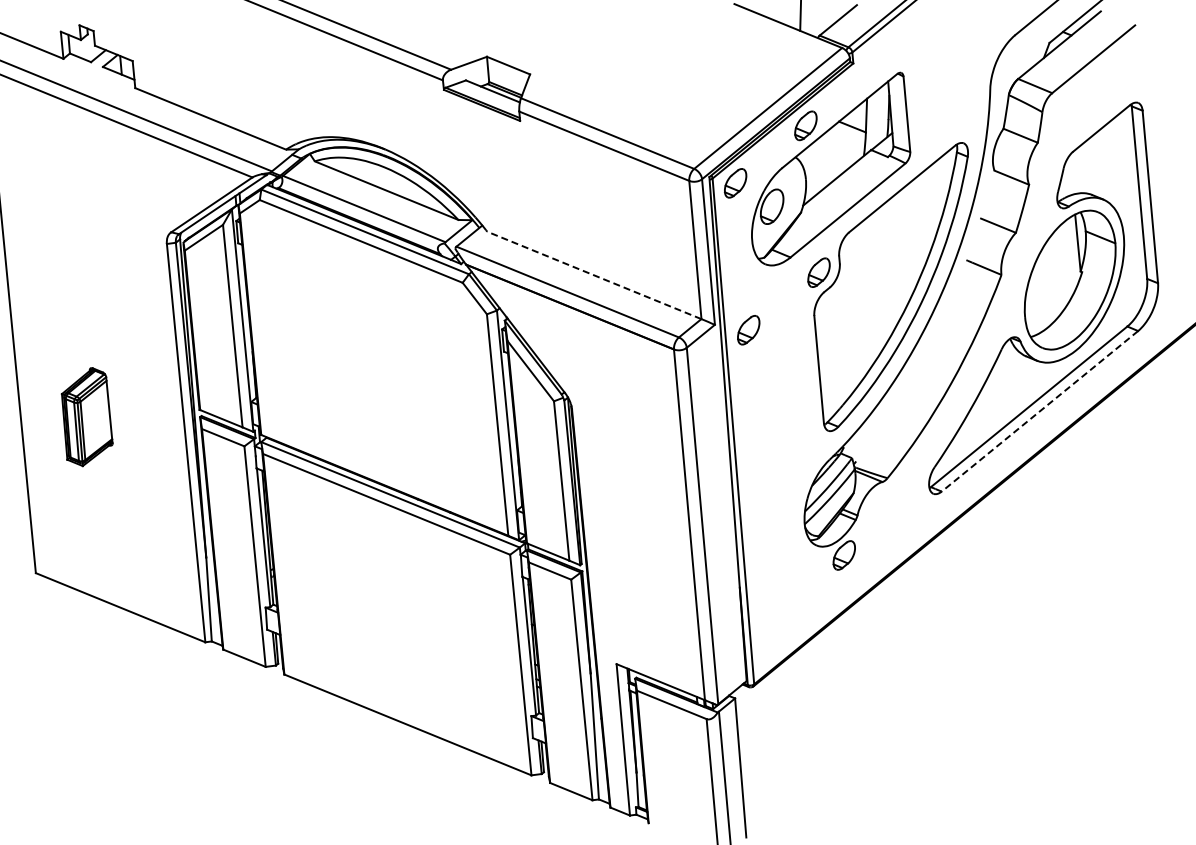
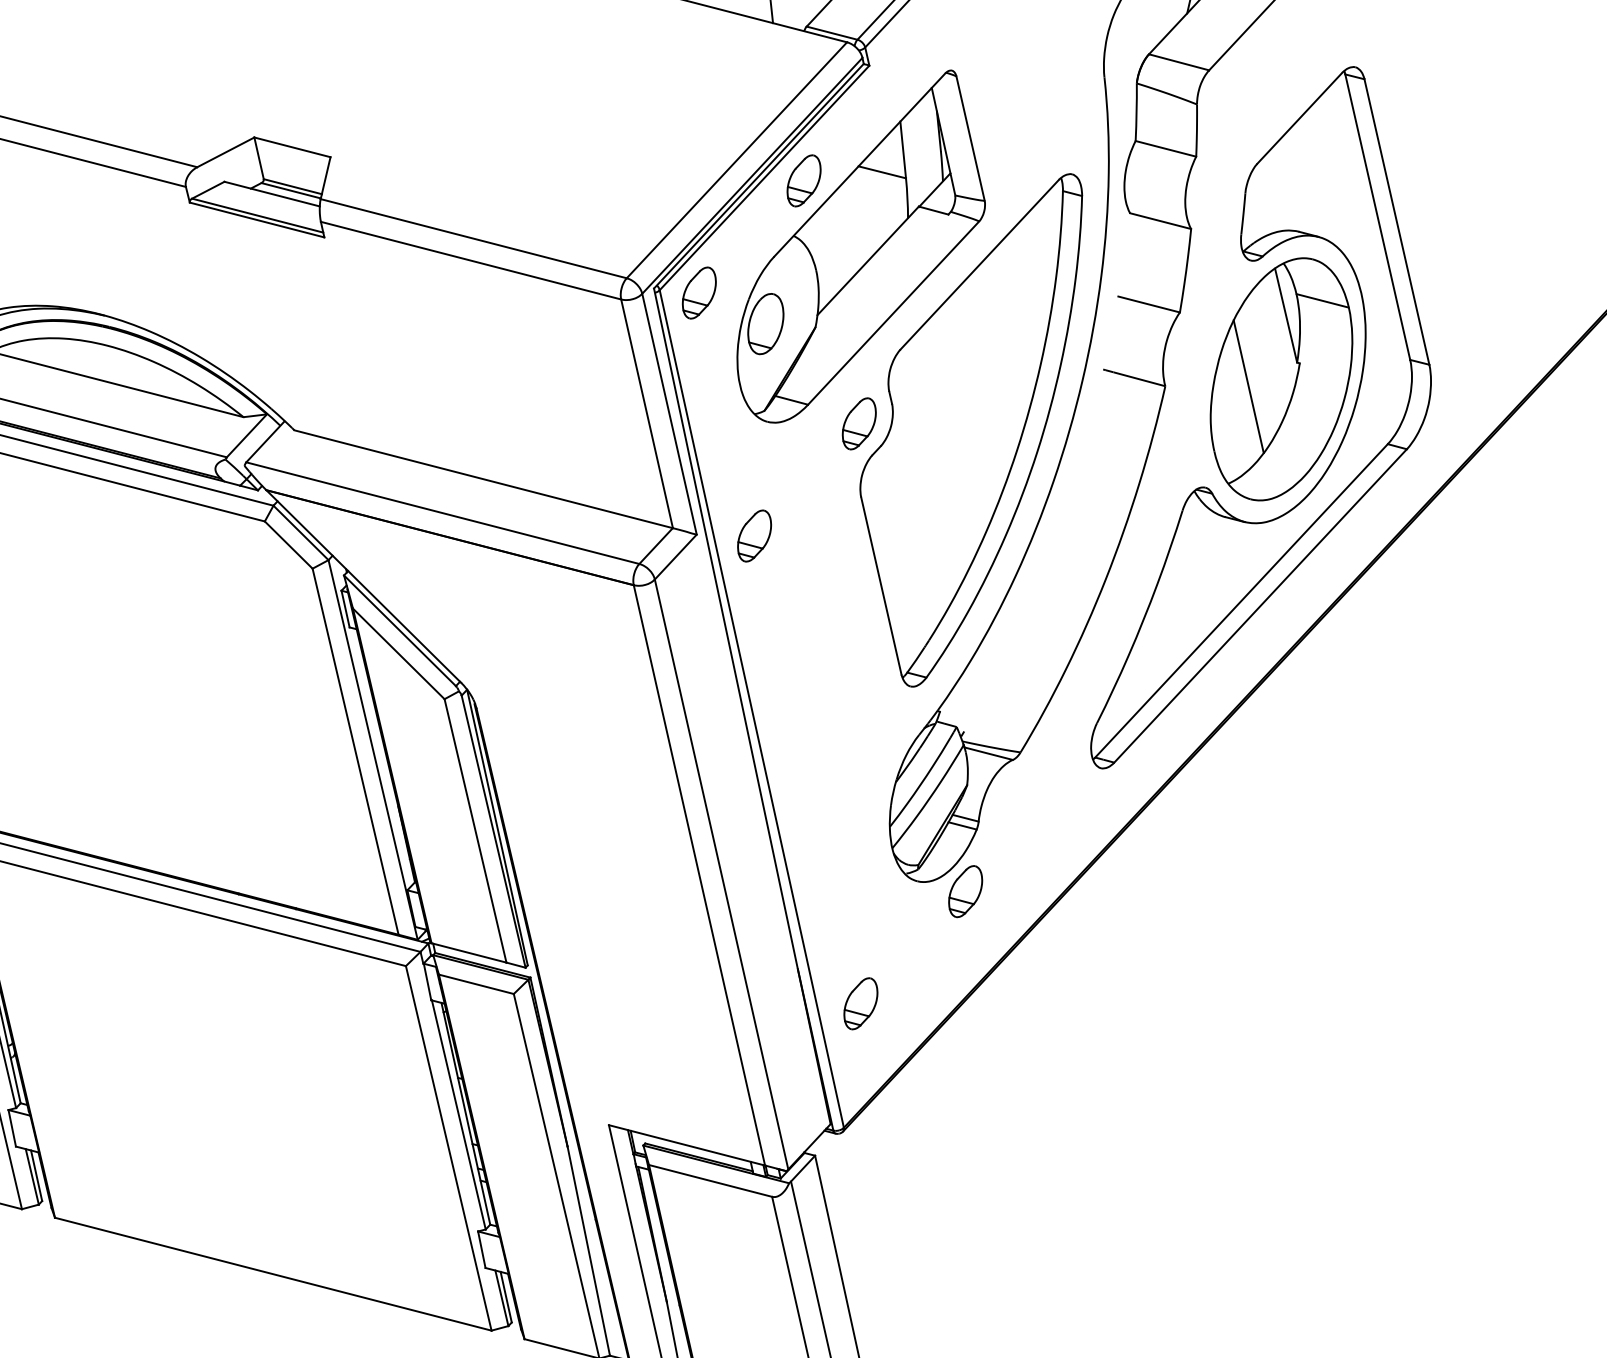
line: (594, 275) -> (483, 479), dashed -> solid
line: (1049, 281) -> (1247, 386), added
line: (1039, 411) -> (1259, 606), dashed -> solid
part: (773, 612) -> (859, 1003), added

